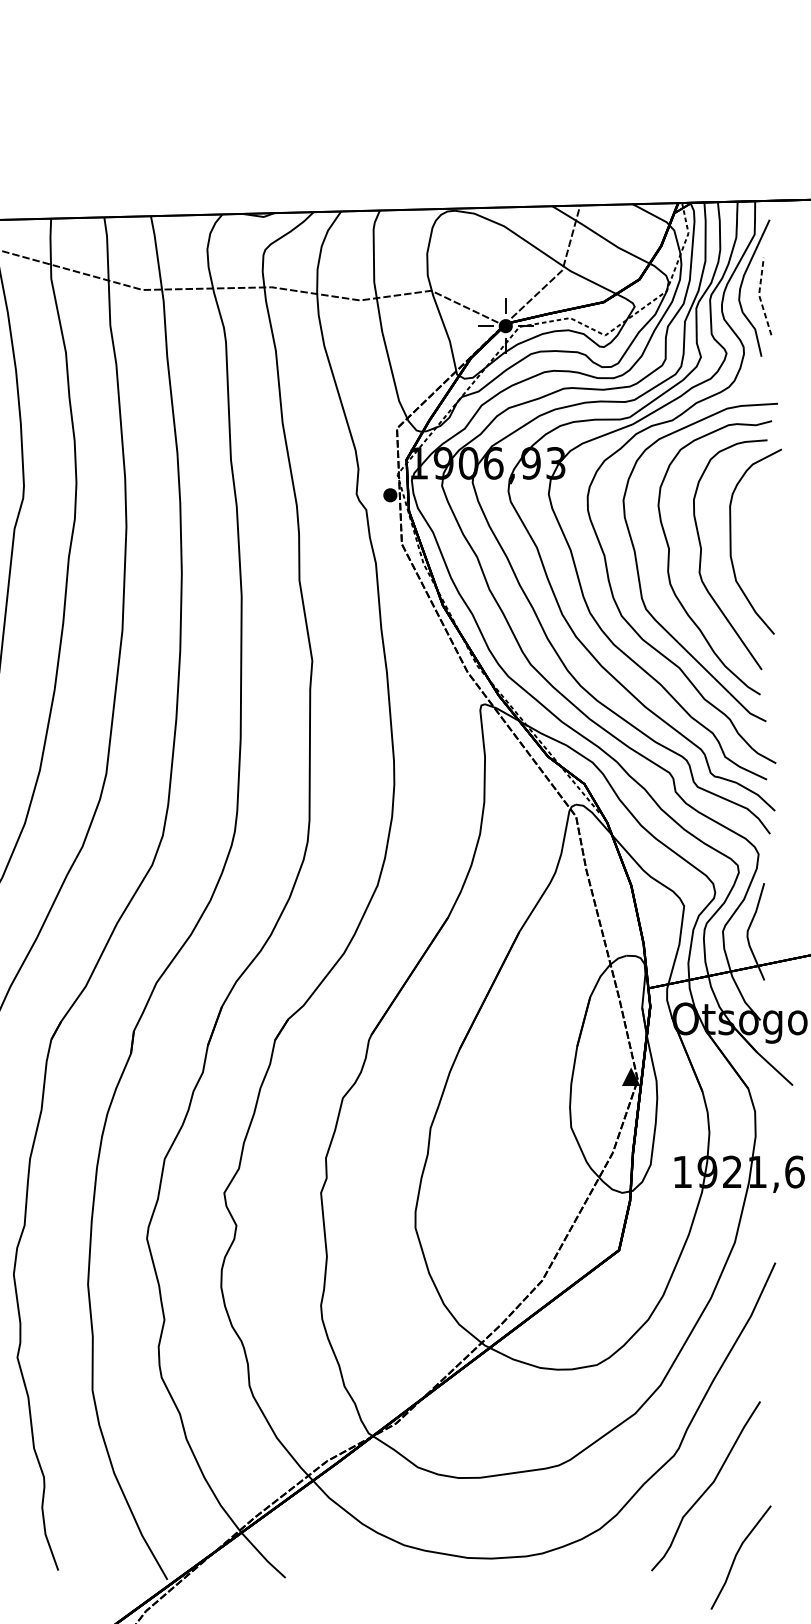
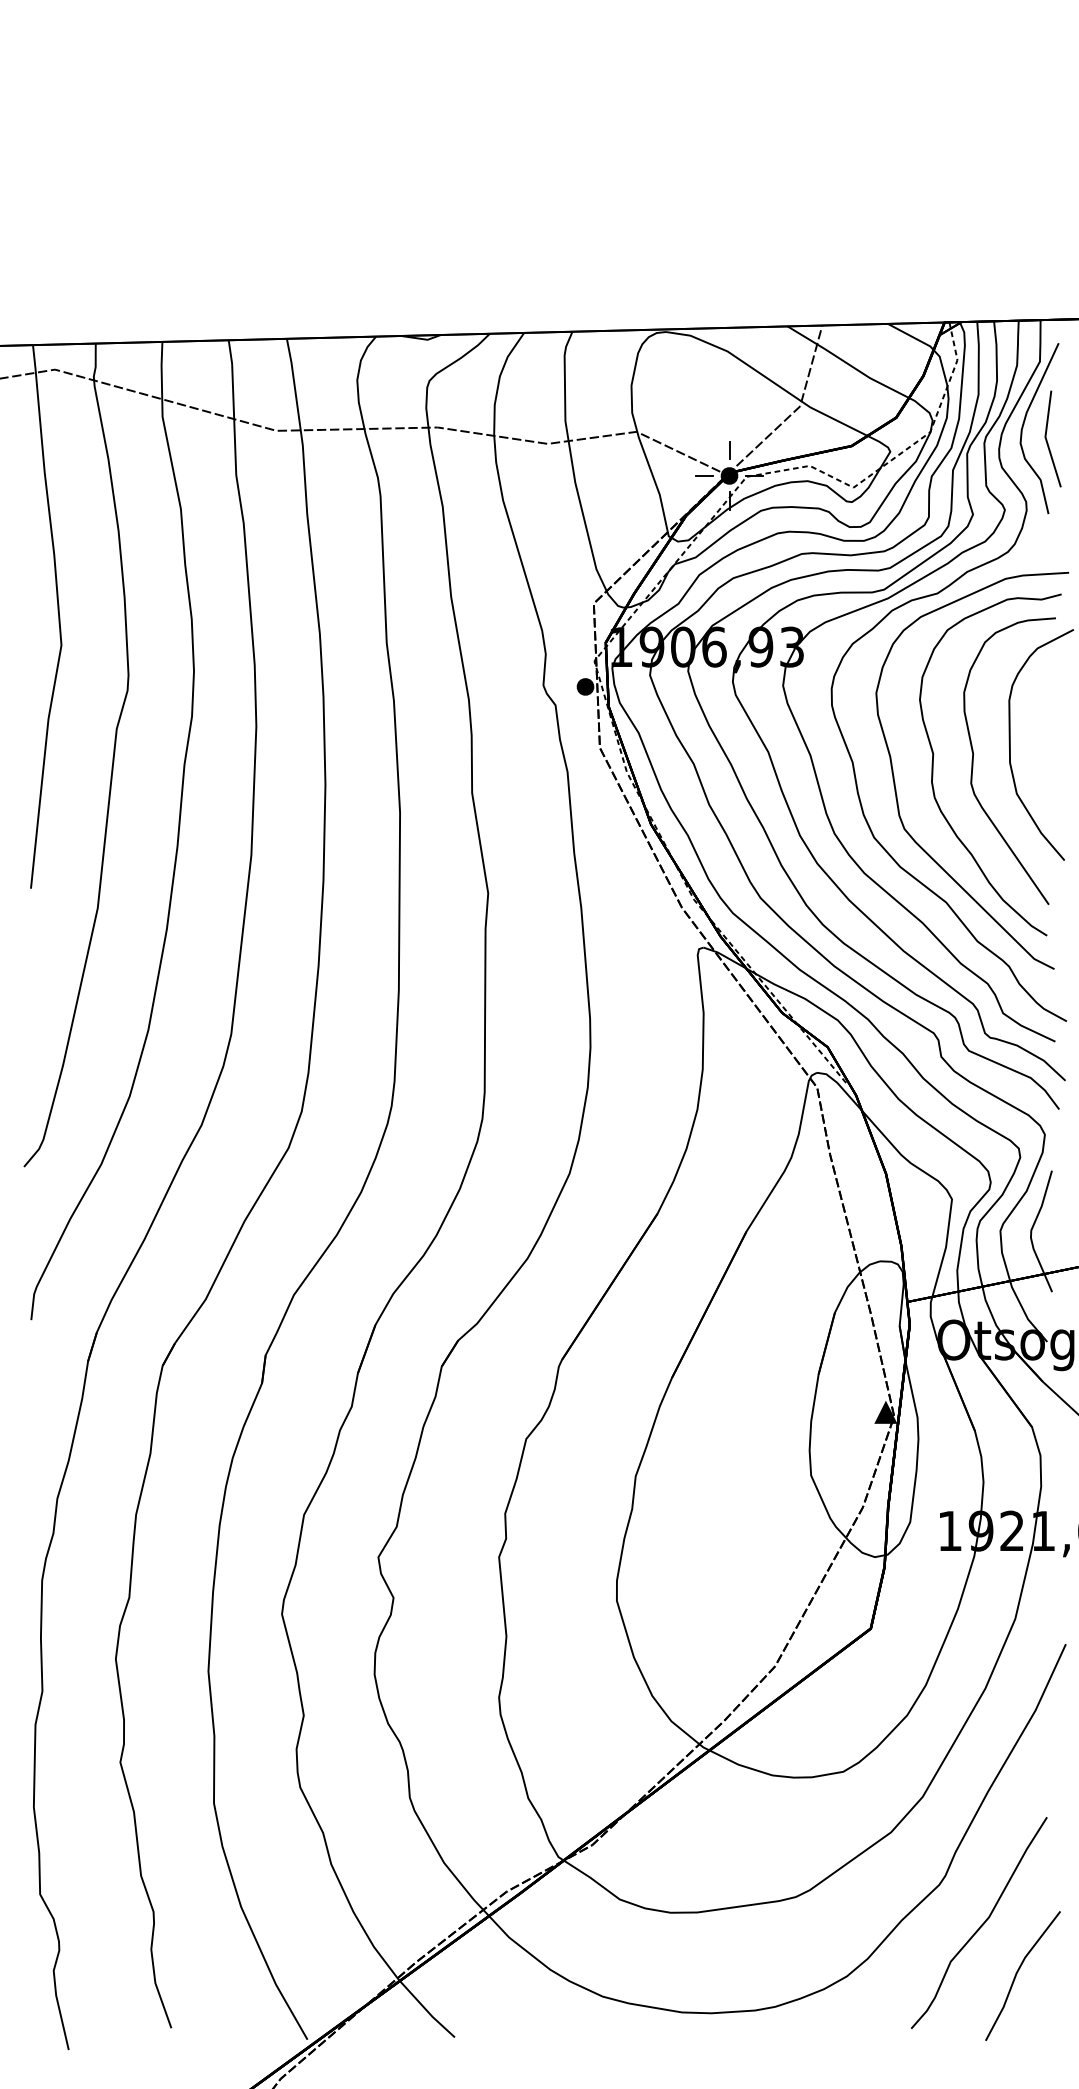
line: (759, 296) -> (1046, 439), dashed -> solid
line: (737, 1554) -> (1018, 1972), moved

